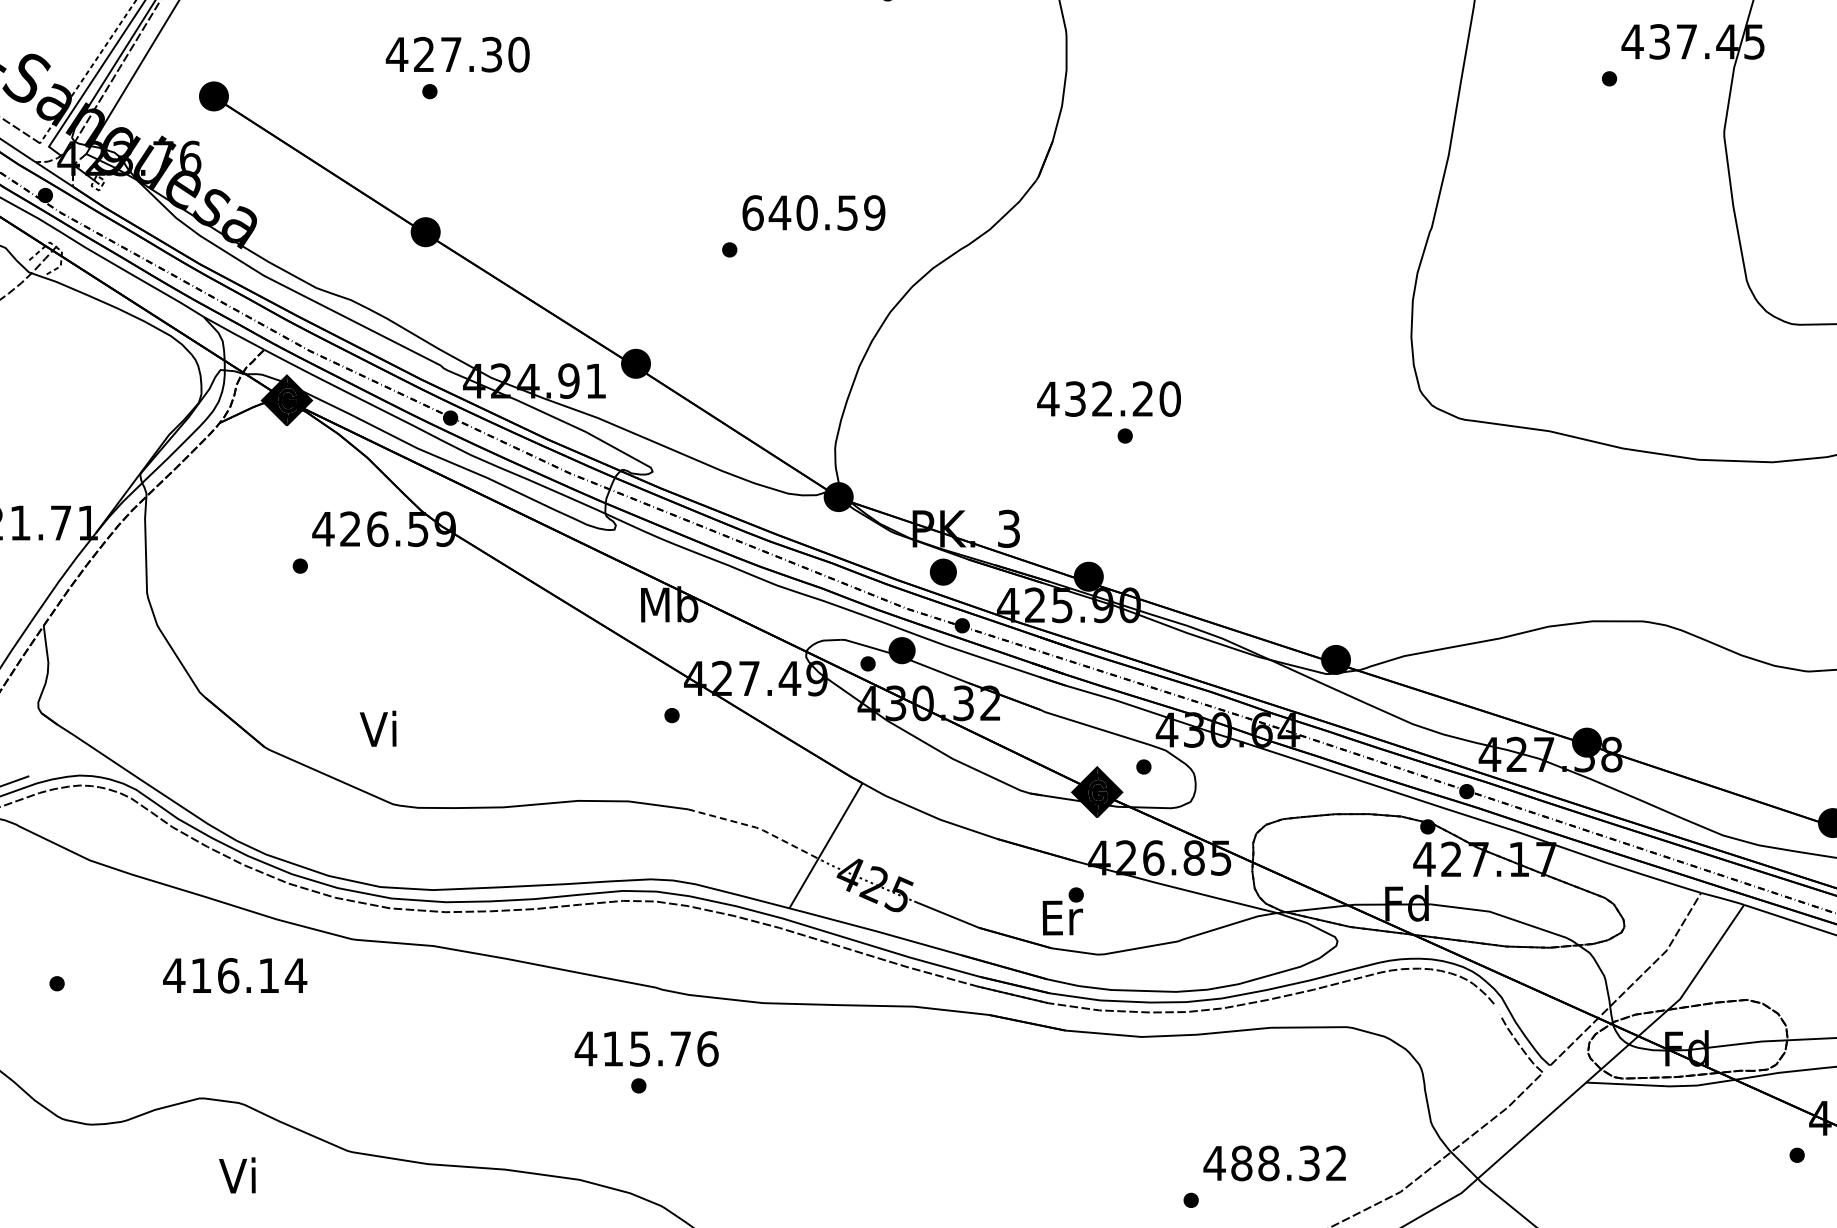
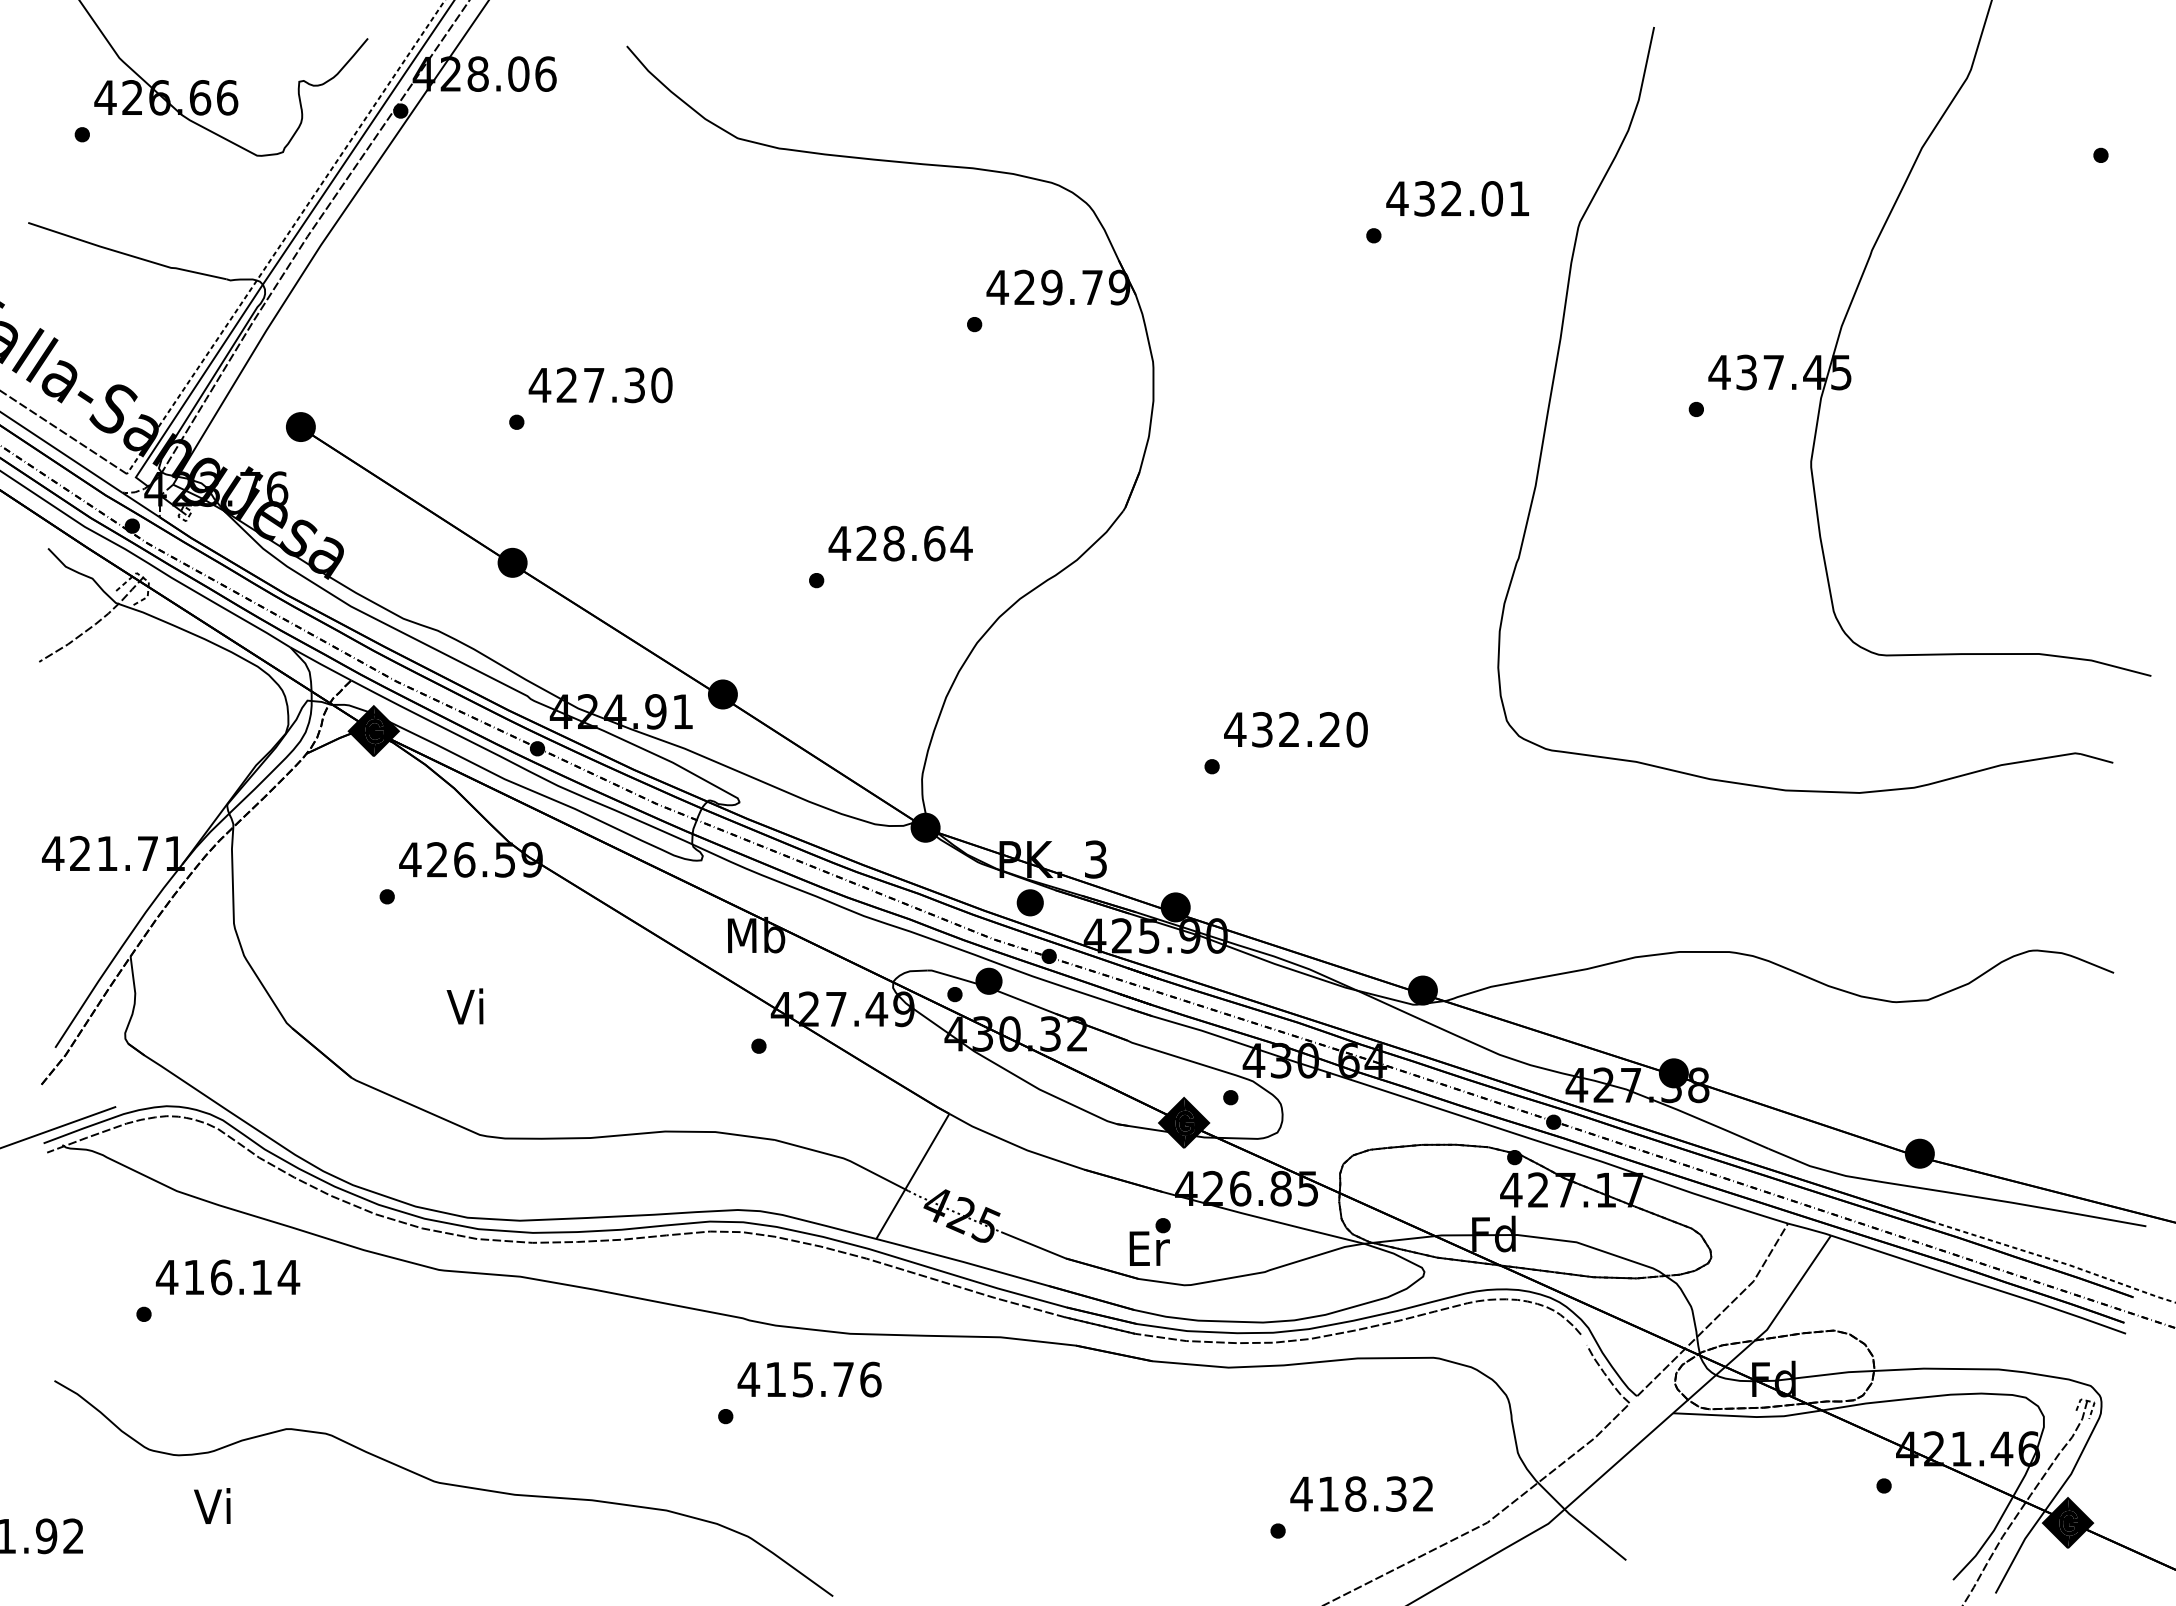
text: (457, 54) -> (600, 385), moved
text: (813, 212) -> (900, 543), 640.59 -> 428.64
text: (1108, 398) -> (1295, 729), moved
text: (377, 728) -> (464, 1006), moved
line: (757, 827) -> (844, 1158), dashed -> solid
text: (234, 975) -> (227, 1277), moved
text: (646, 1048) -> (809, 1379), moved
text: (1241, 1162) -> (1328, 1493), 488.32 -> 418.32
text: (237, 1174) -> (212, 1505), moved

